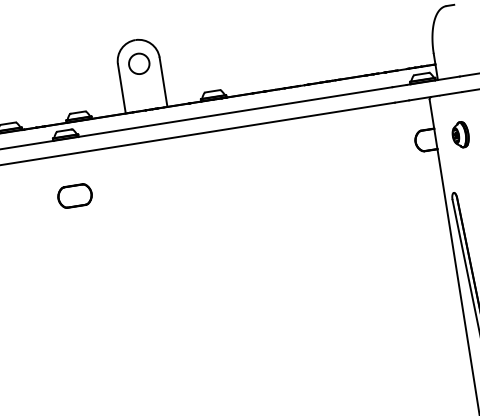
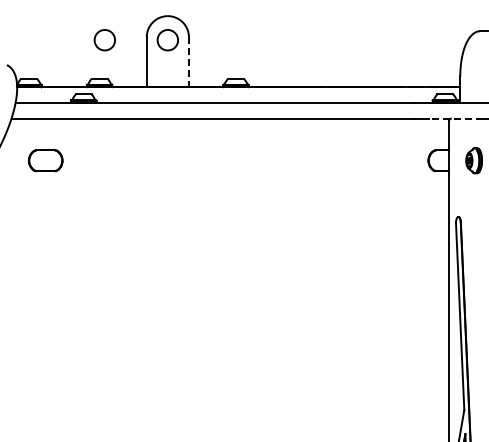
circle: (76, 74) -> (104, 40), added
line: (163, 82) -> (188, 62), solid -> dashed
line: (435, 96) -> (455, 118), solid -> dashed
part: (74, 195) -> (45, 160), moved

